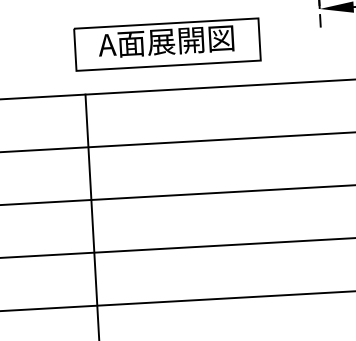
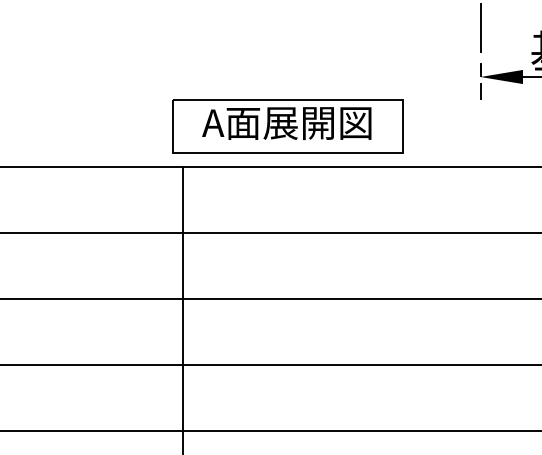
part: (166, 44) -> (287, 126), moved

